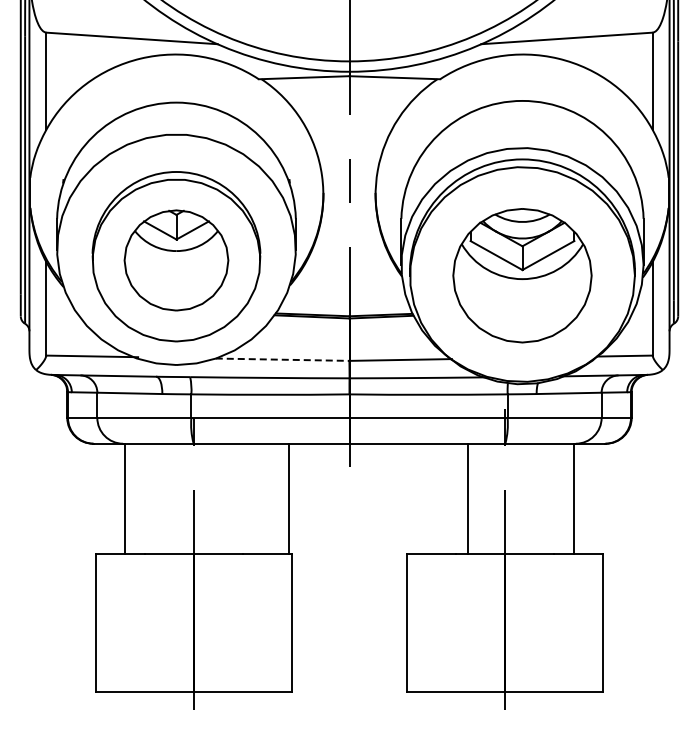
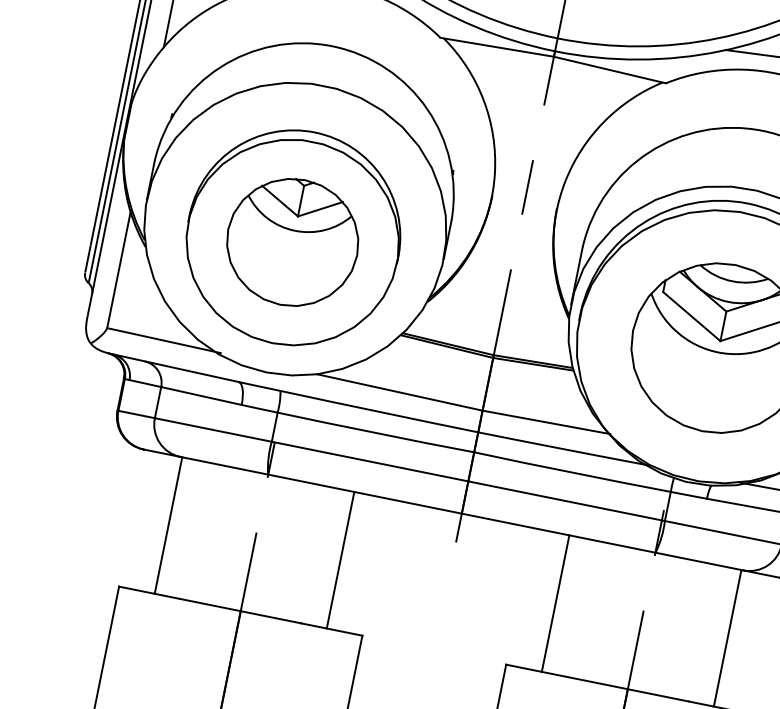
line: (282, 359) -> (399, 392), dashed -> solid
line: (288, 498) -> (339, 559), moved
line: (467, 498) -> (555, 603), moved

